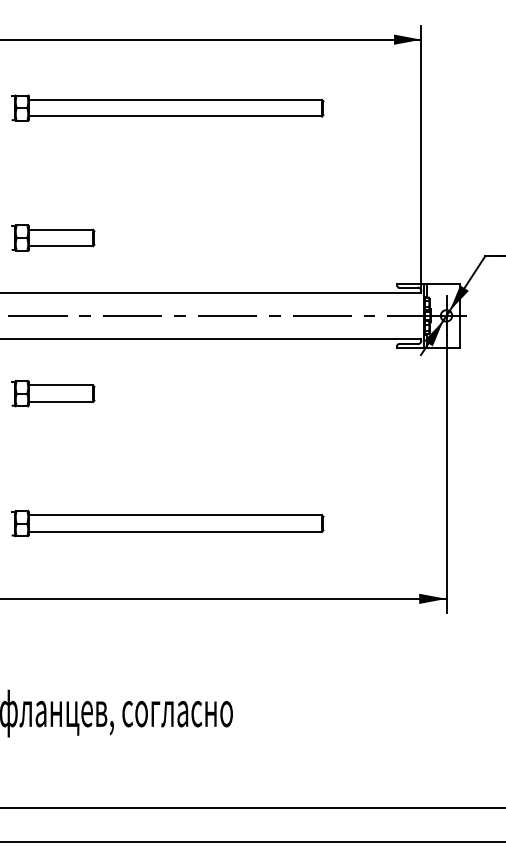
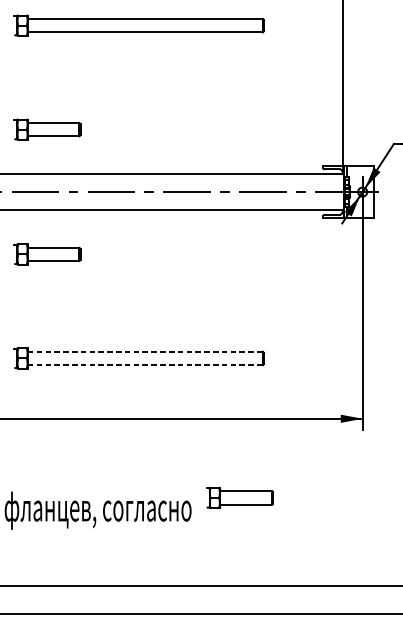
line: (175, 515) -> (145, 352), solid -> dashed
line: (175, 531) -> (145, 364), solid -> dashed
part: (293, 697) -> (240, 497), added

